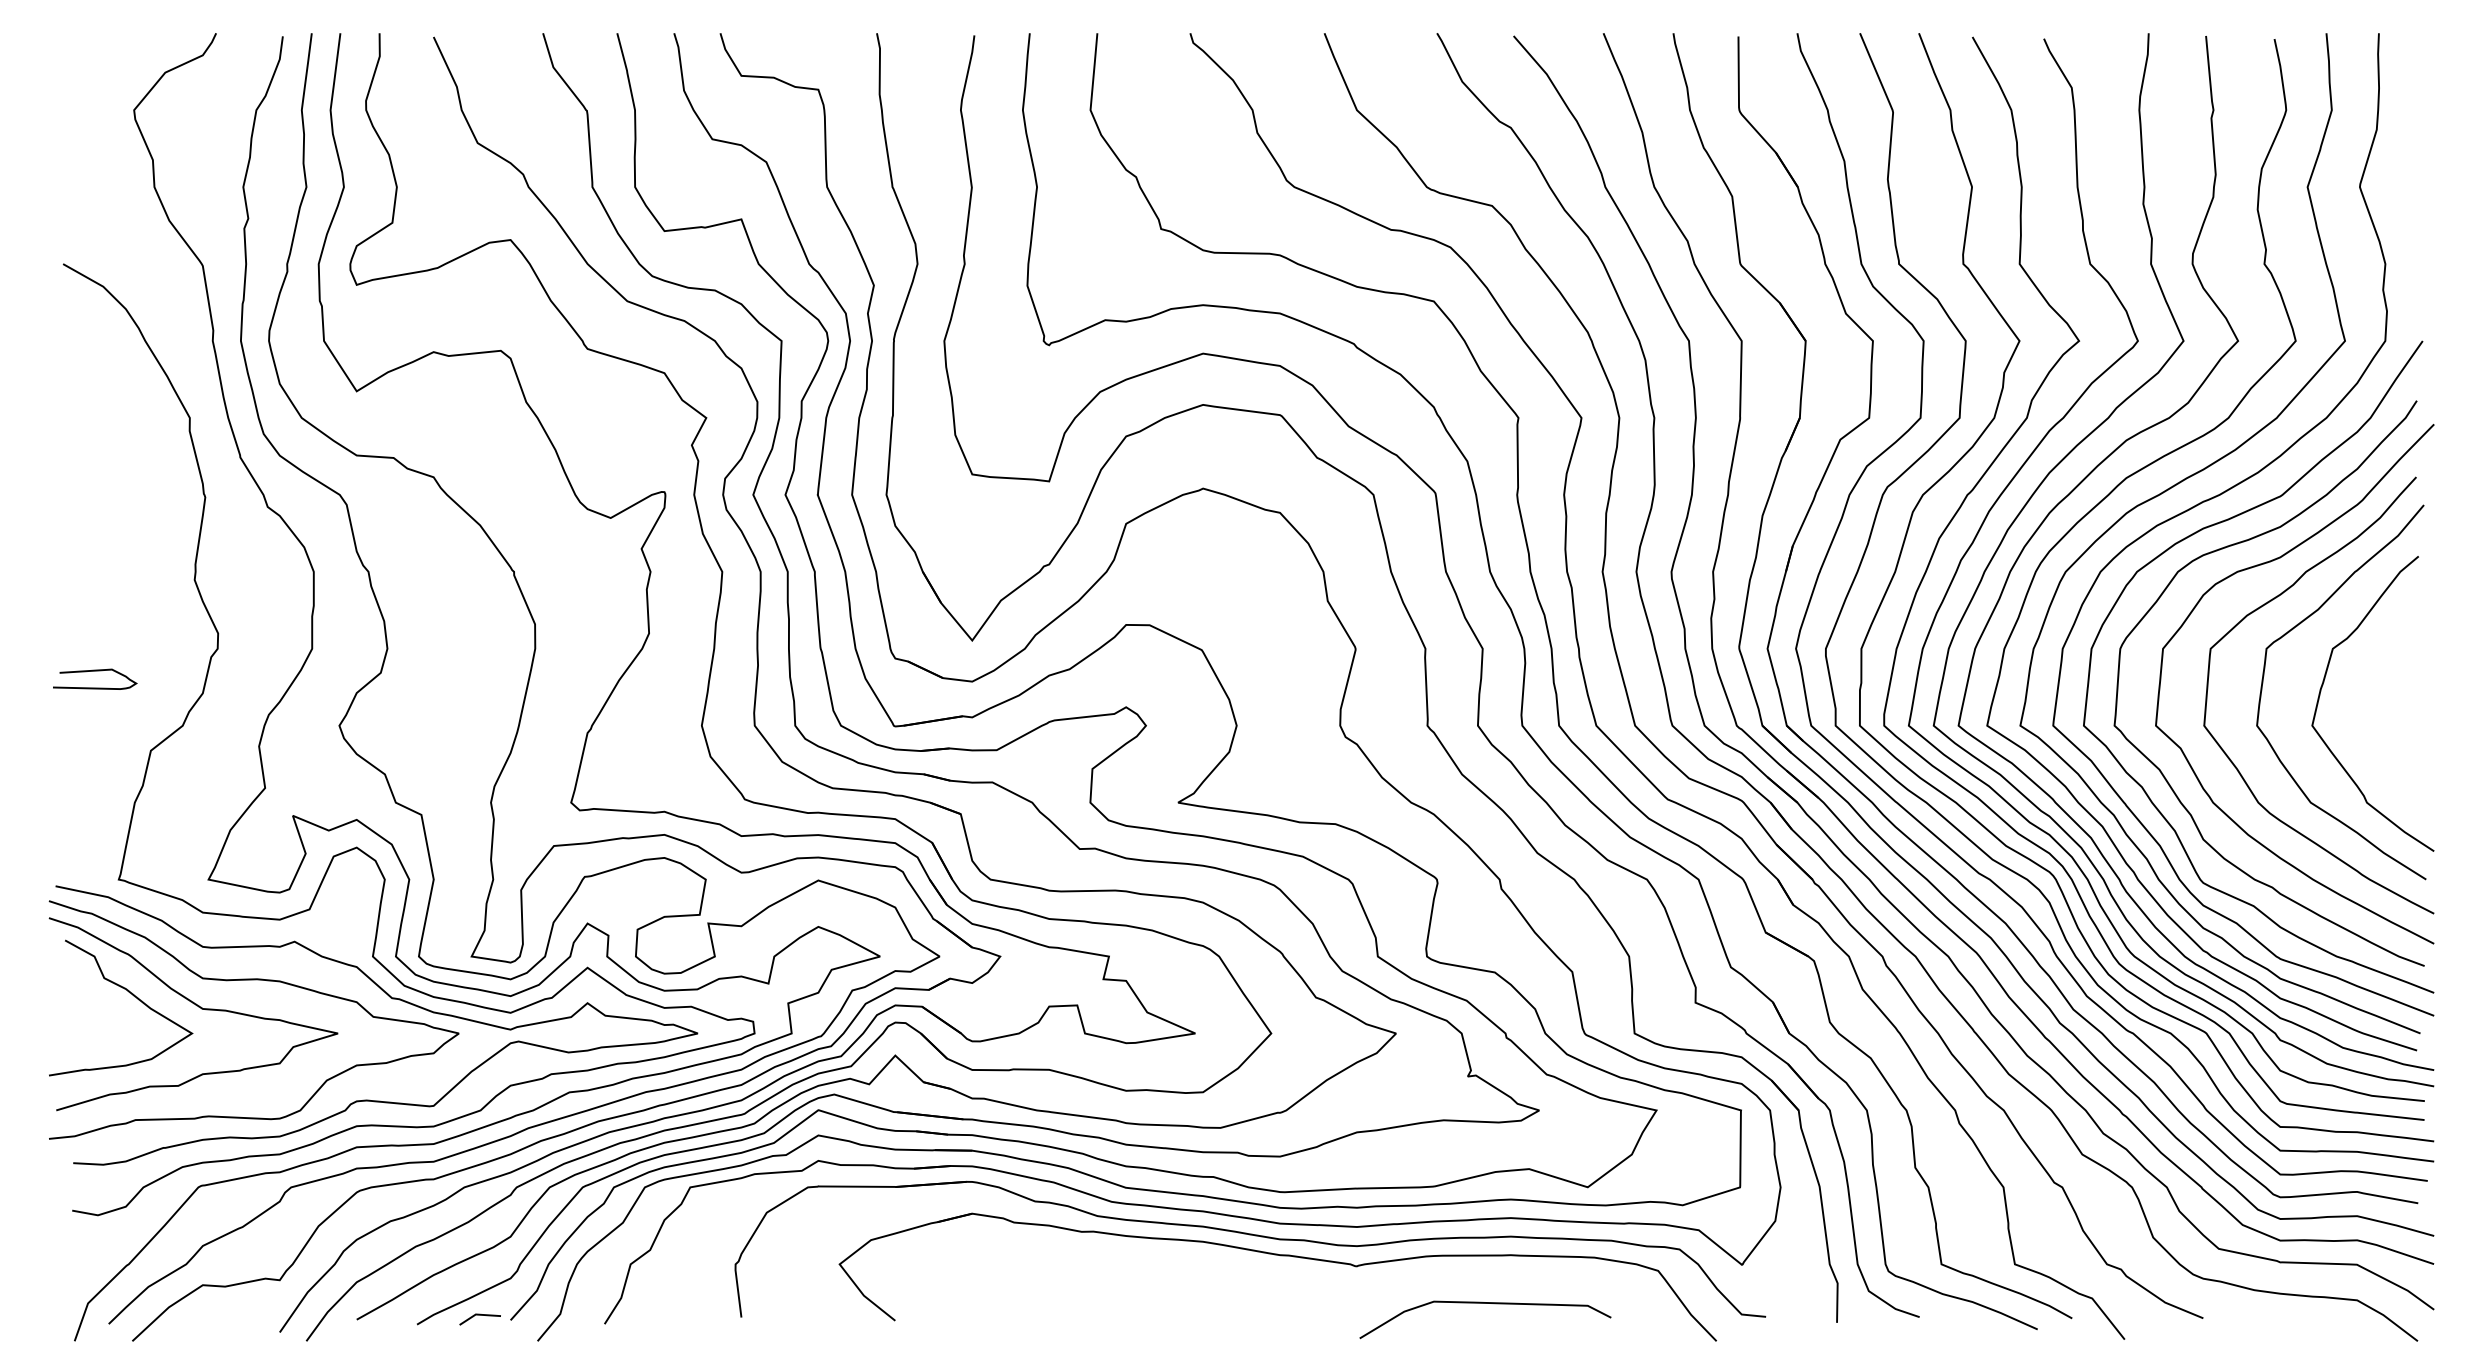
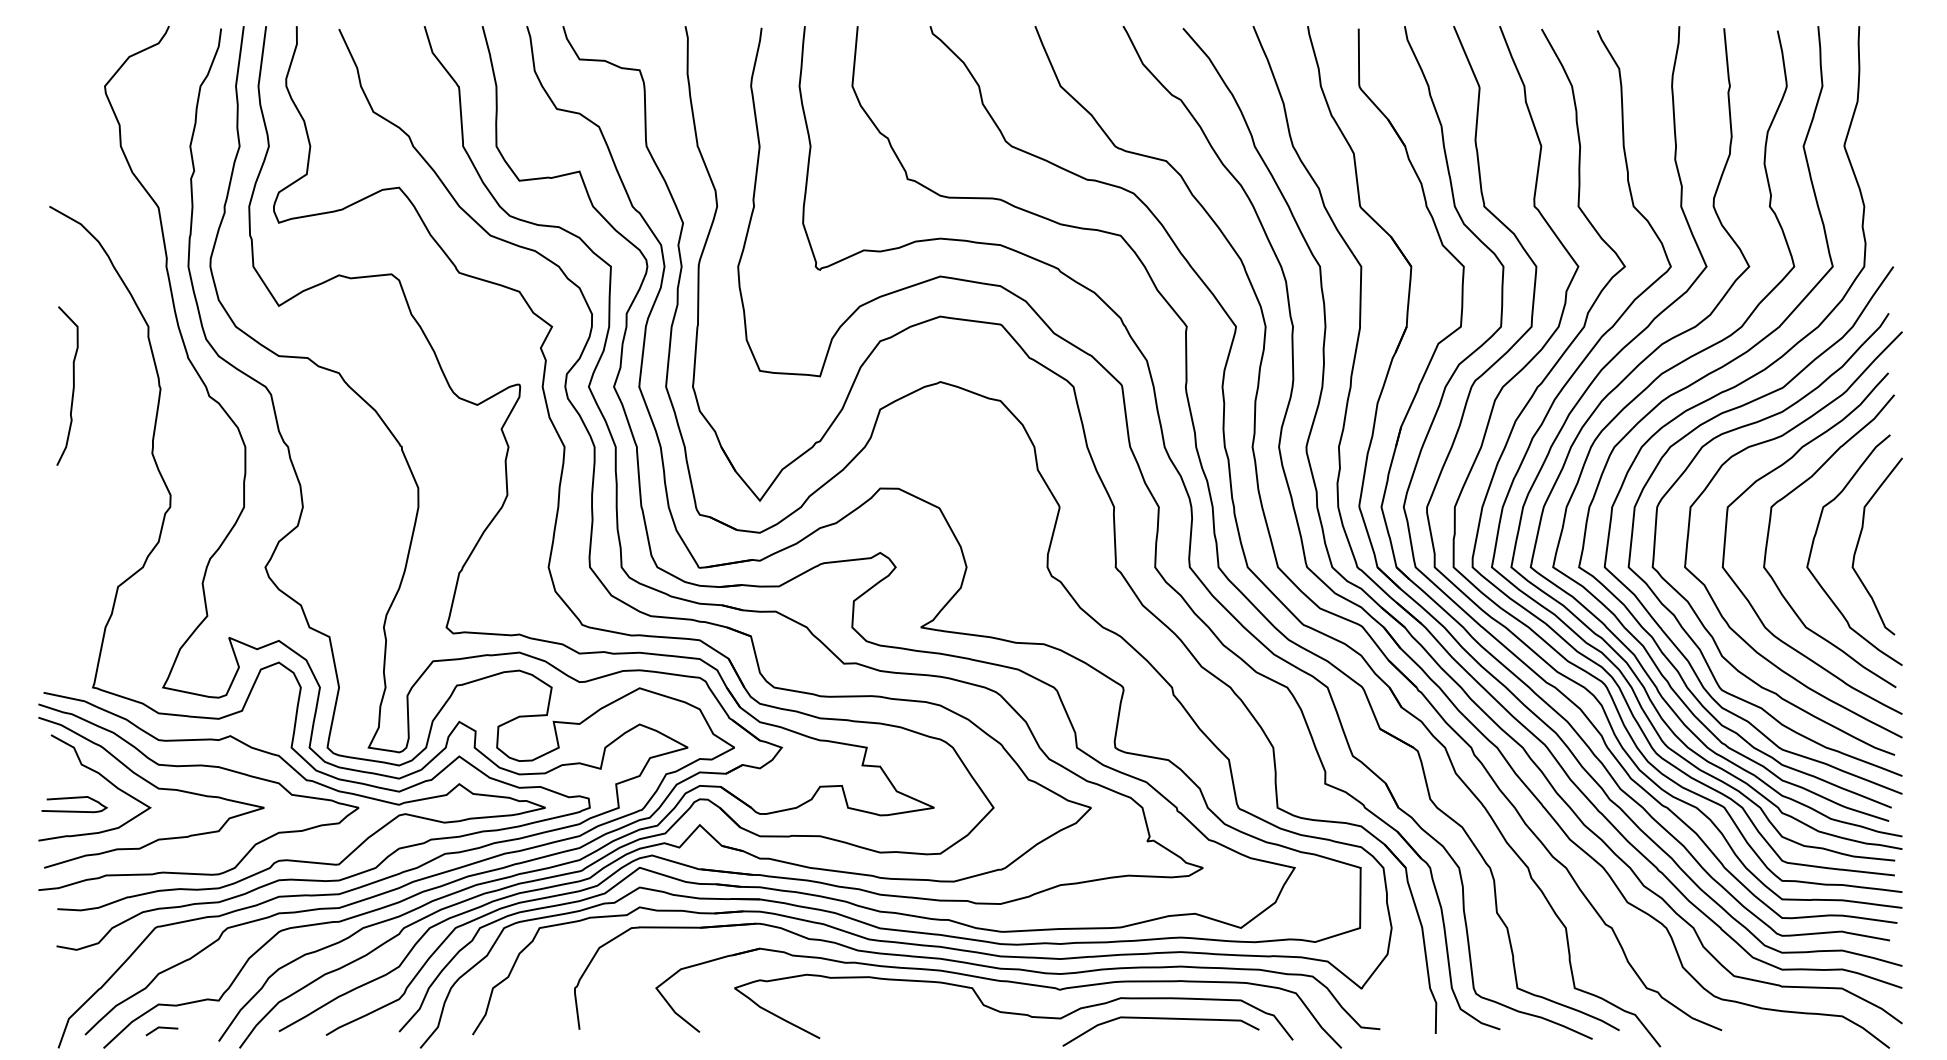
curve: (93, 493) -> (73, 385), added
curve: (95, 671) -> (74, 798), moved
curve: (2378, 694) -> (1858, 542), added
curve: (1296, 1295) -> (1013, 1012), added
line: (479, 1315) -> (161, 1028), moved

